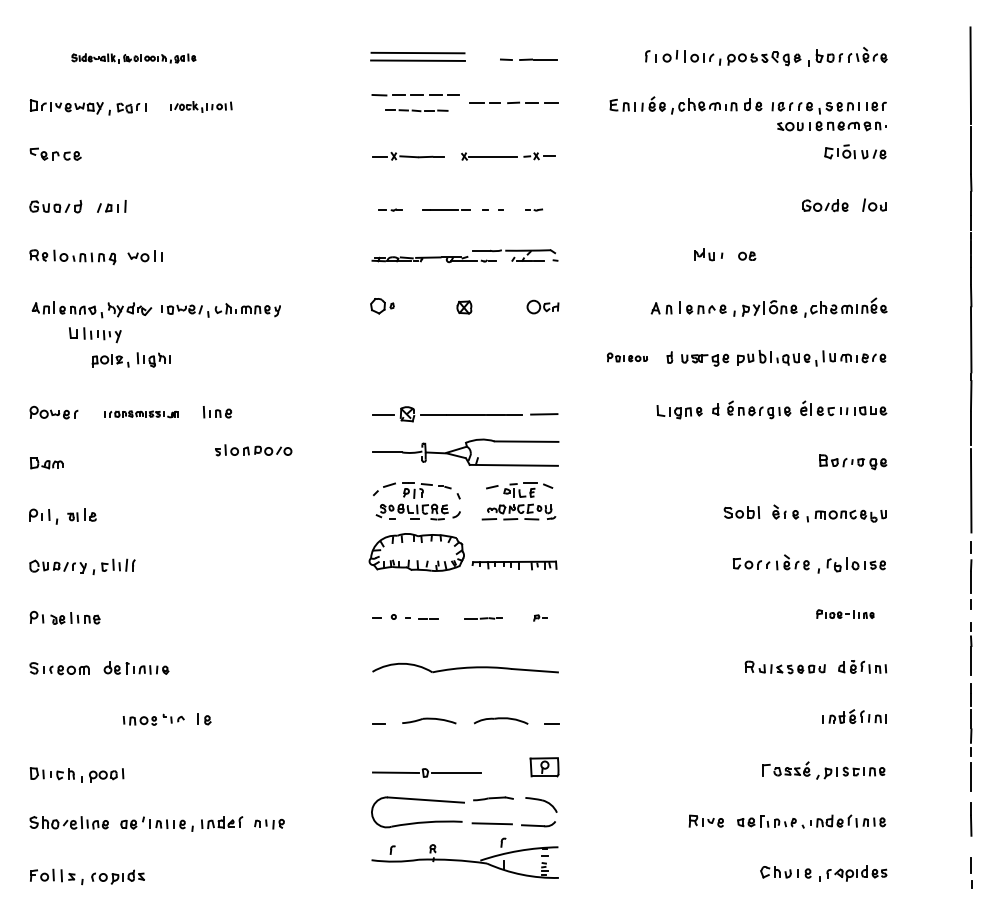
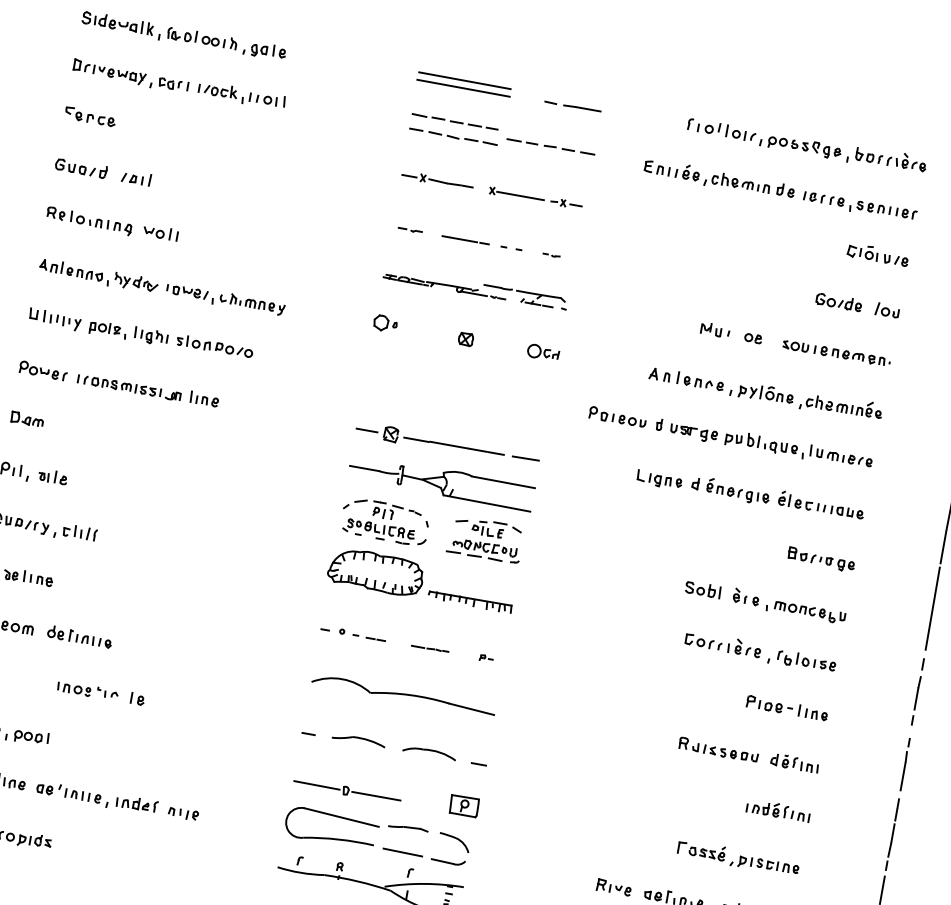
part: (133, 58) -> (183, 36), size x1.67
part: (201, 106) -> (242, 95), size x1.43
part: (416, 110) -> (453, 137), size x1.43
part: (831, 126) -> (836, 353), moved
part: (95, 335) -> (55, 320), moved
part: (627, 357) -> (617, 417), size x1.43
part: (141, 414) -> (129, 388), size x1.43
part: (253, 450) -> (214, 346), moved
part: (845, 613) -> (787, 707), size x1.43

